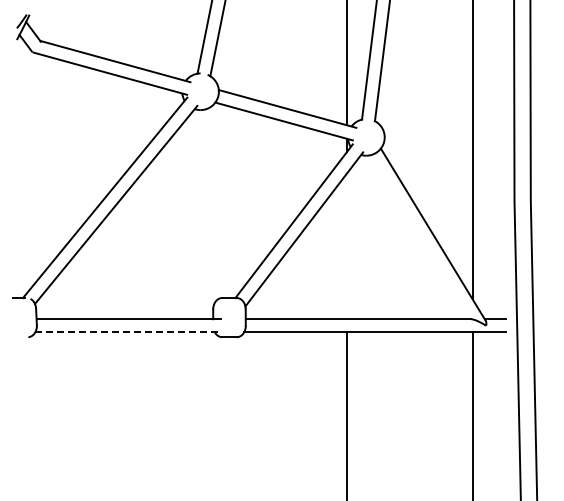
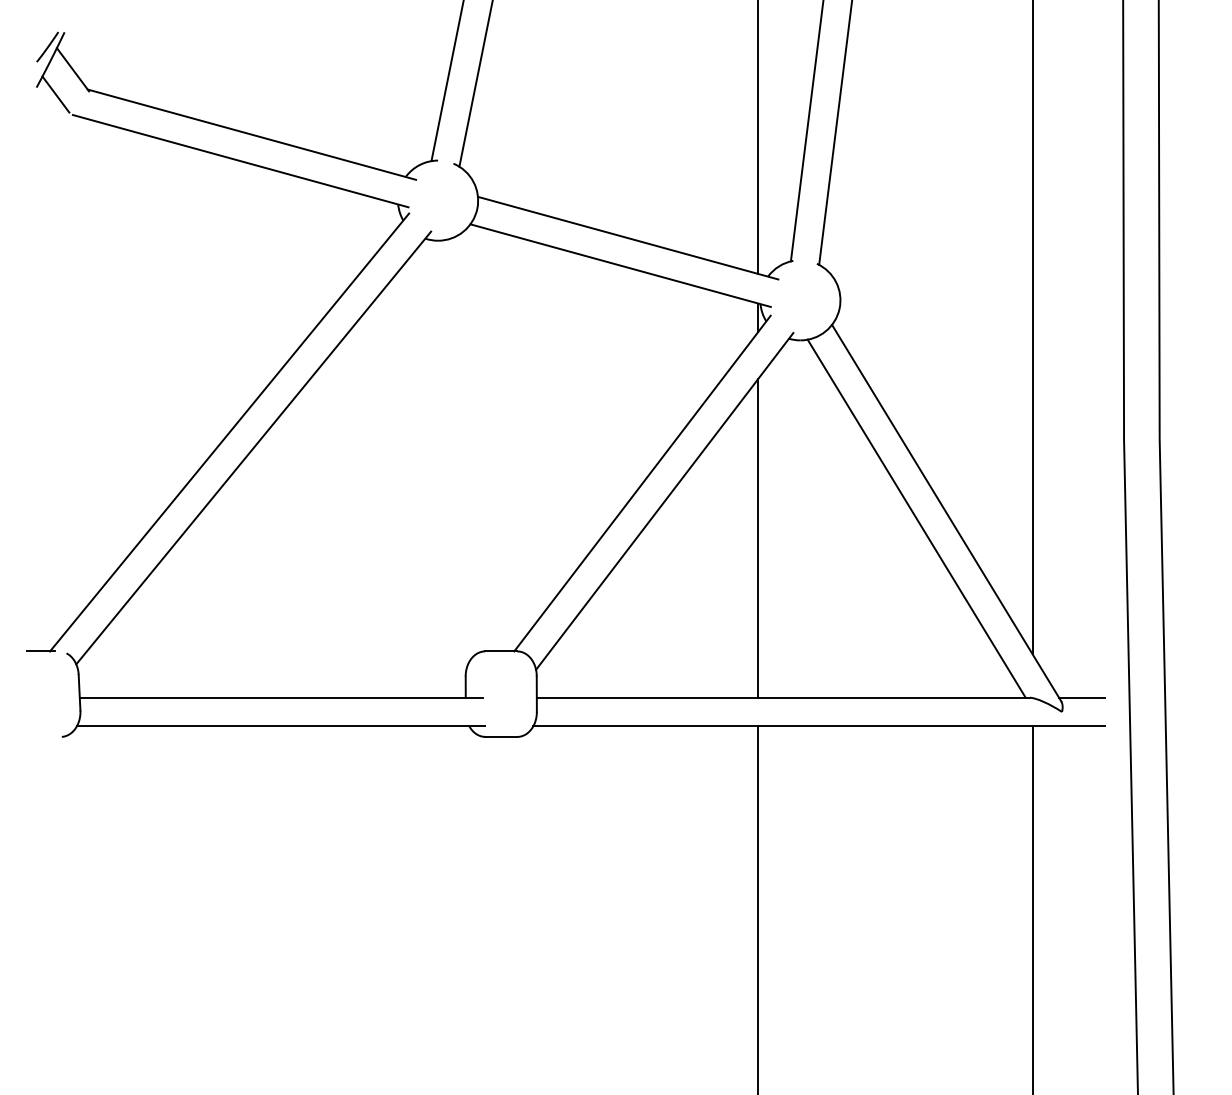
line: (419, 237) -> (916, 519), added
line: (347, 246) -> (759, 538), added
line: (129, 332) -> (282, 726), dashed -> solid

